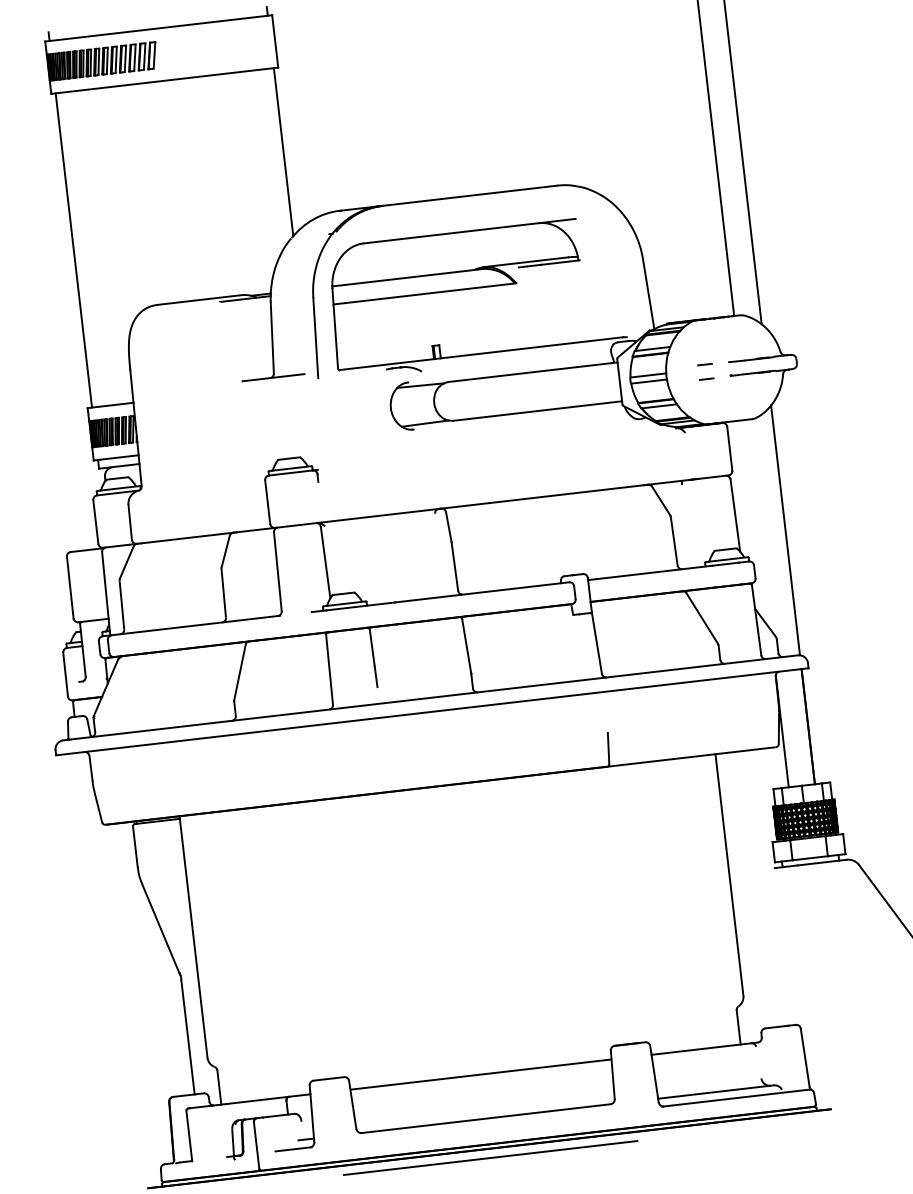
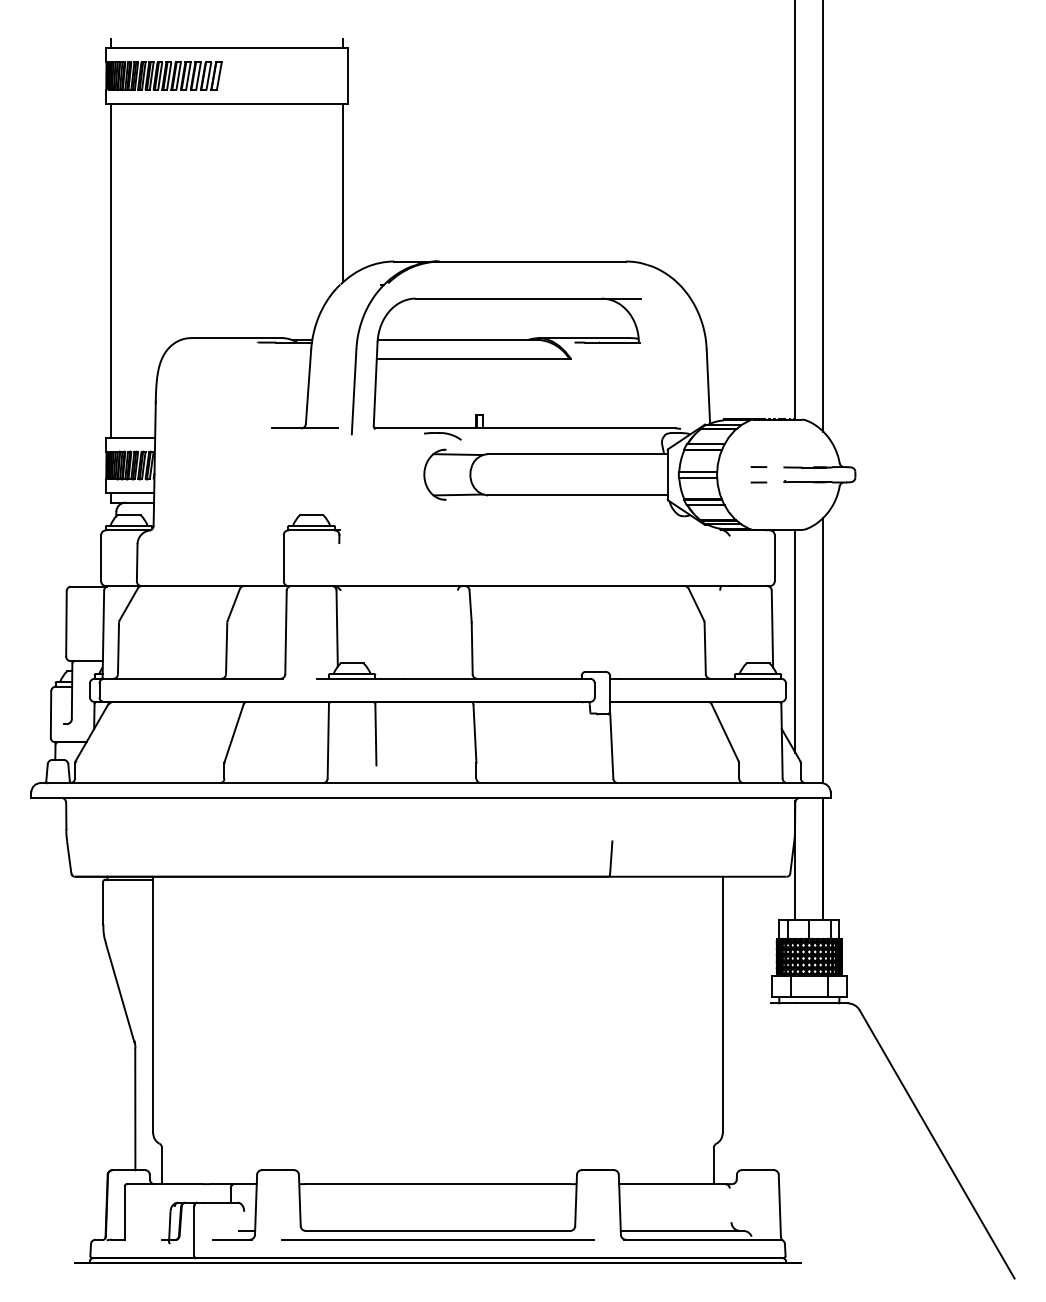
line: (758, 523) -> (795, 640), added
line: (490, 1157) -> (437, 1239), moved

